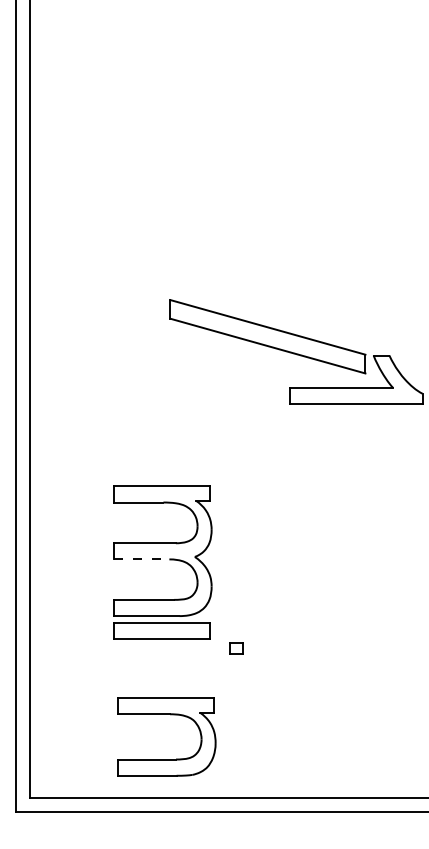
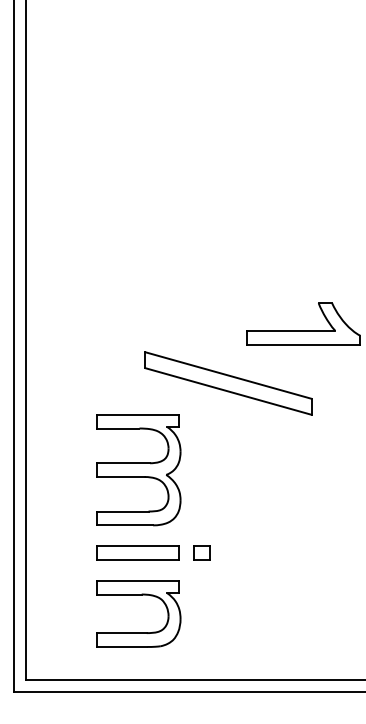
part: (267, 336) -> (228, 383), moved
line: (141, 559) -> (120, 477), dashed -> solid
part: (161, 630) -> (137, 552), moved
part: (236, 647) -> (201, 552), size x1.43
part: (170, 715) -> (142, 595), moved

